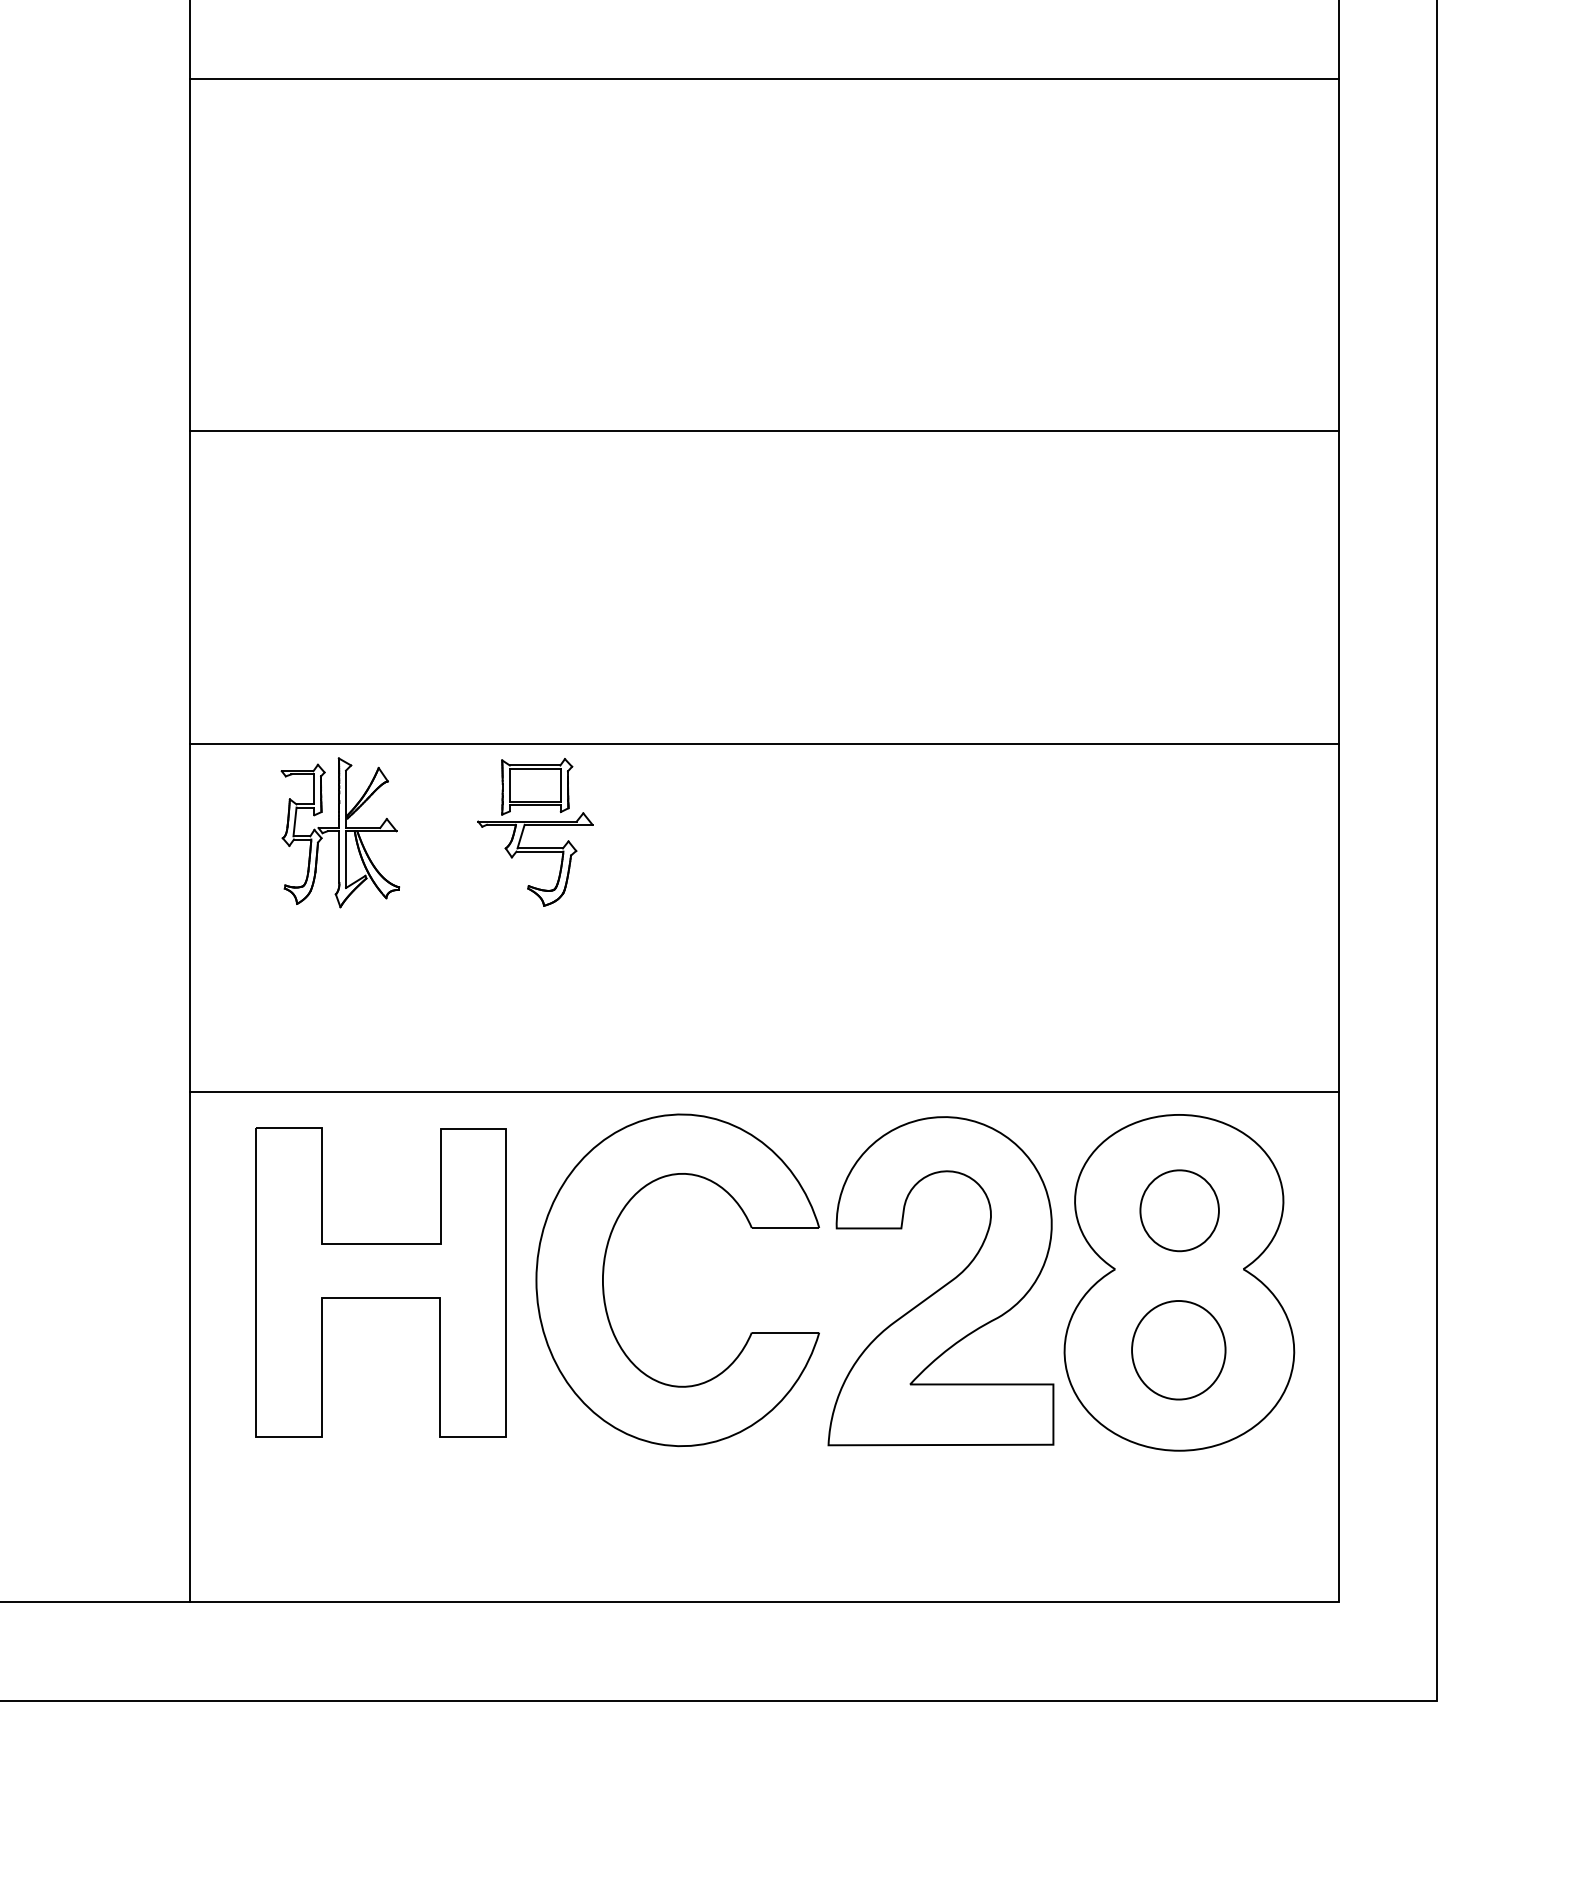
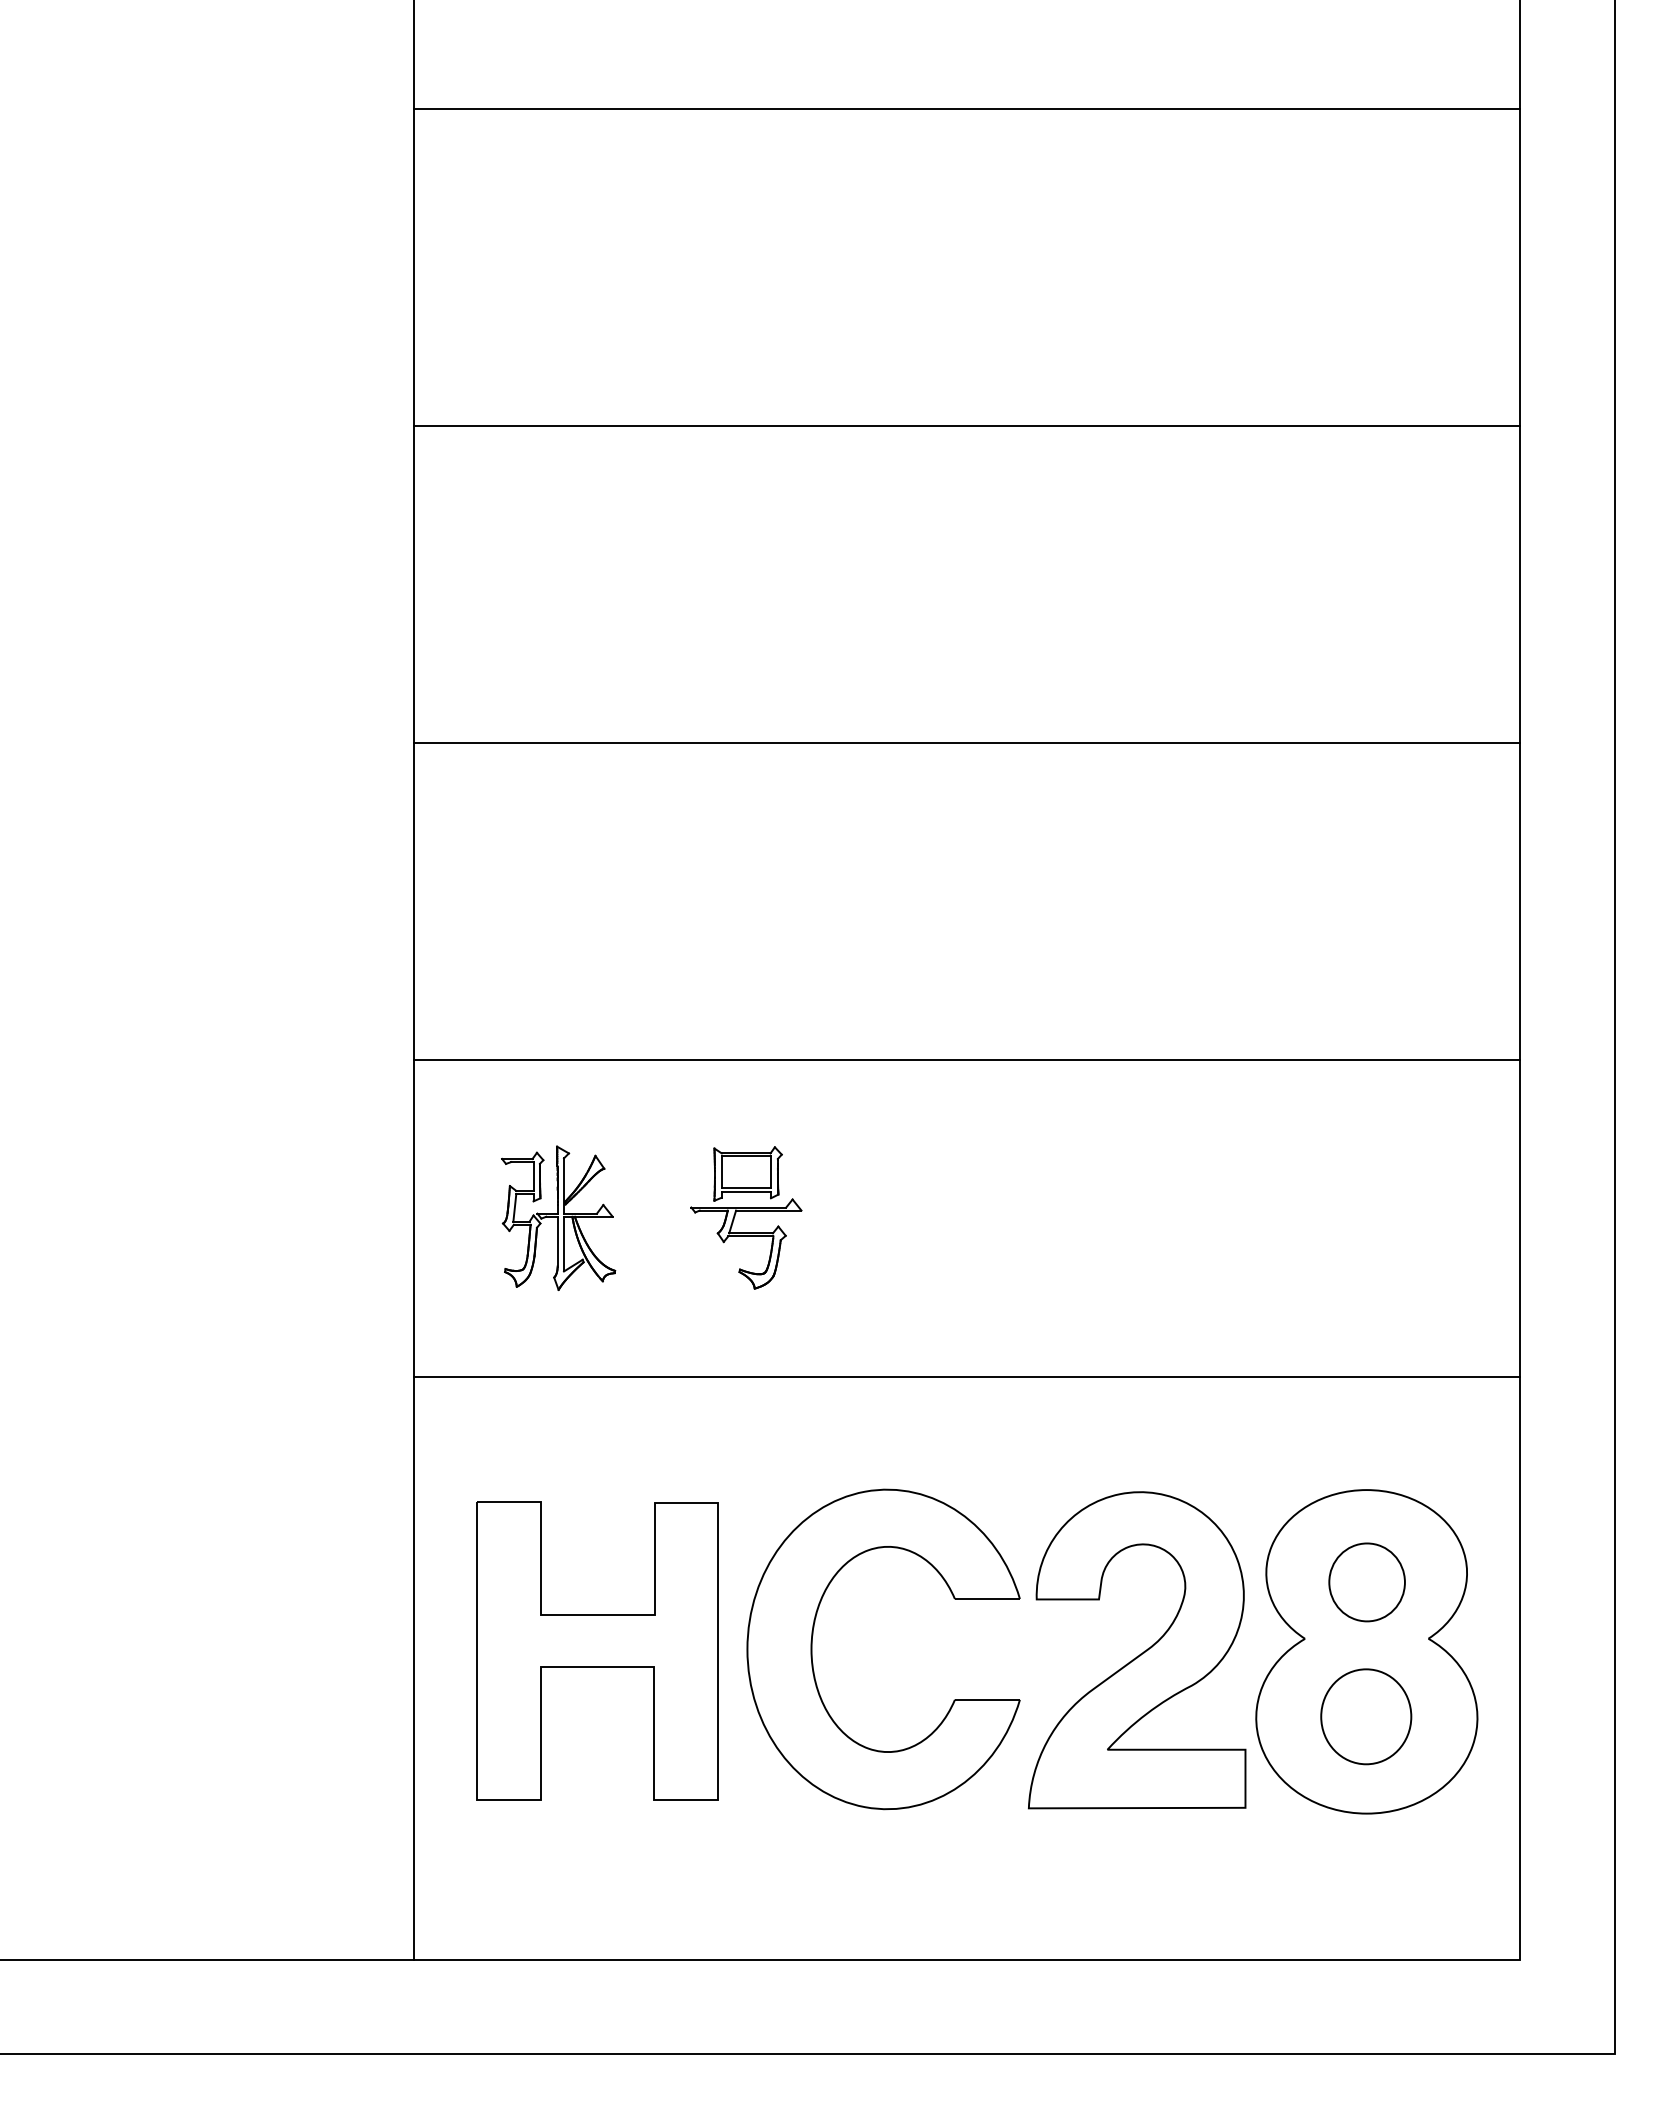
line: (763, 78) -> (966, 425), moved
line: (763, 430) -> (966, 742), moved
line: (763, 743) -> (966, 1059), moved
line: (763, 1091) -> (966, 1376), moved

